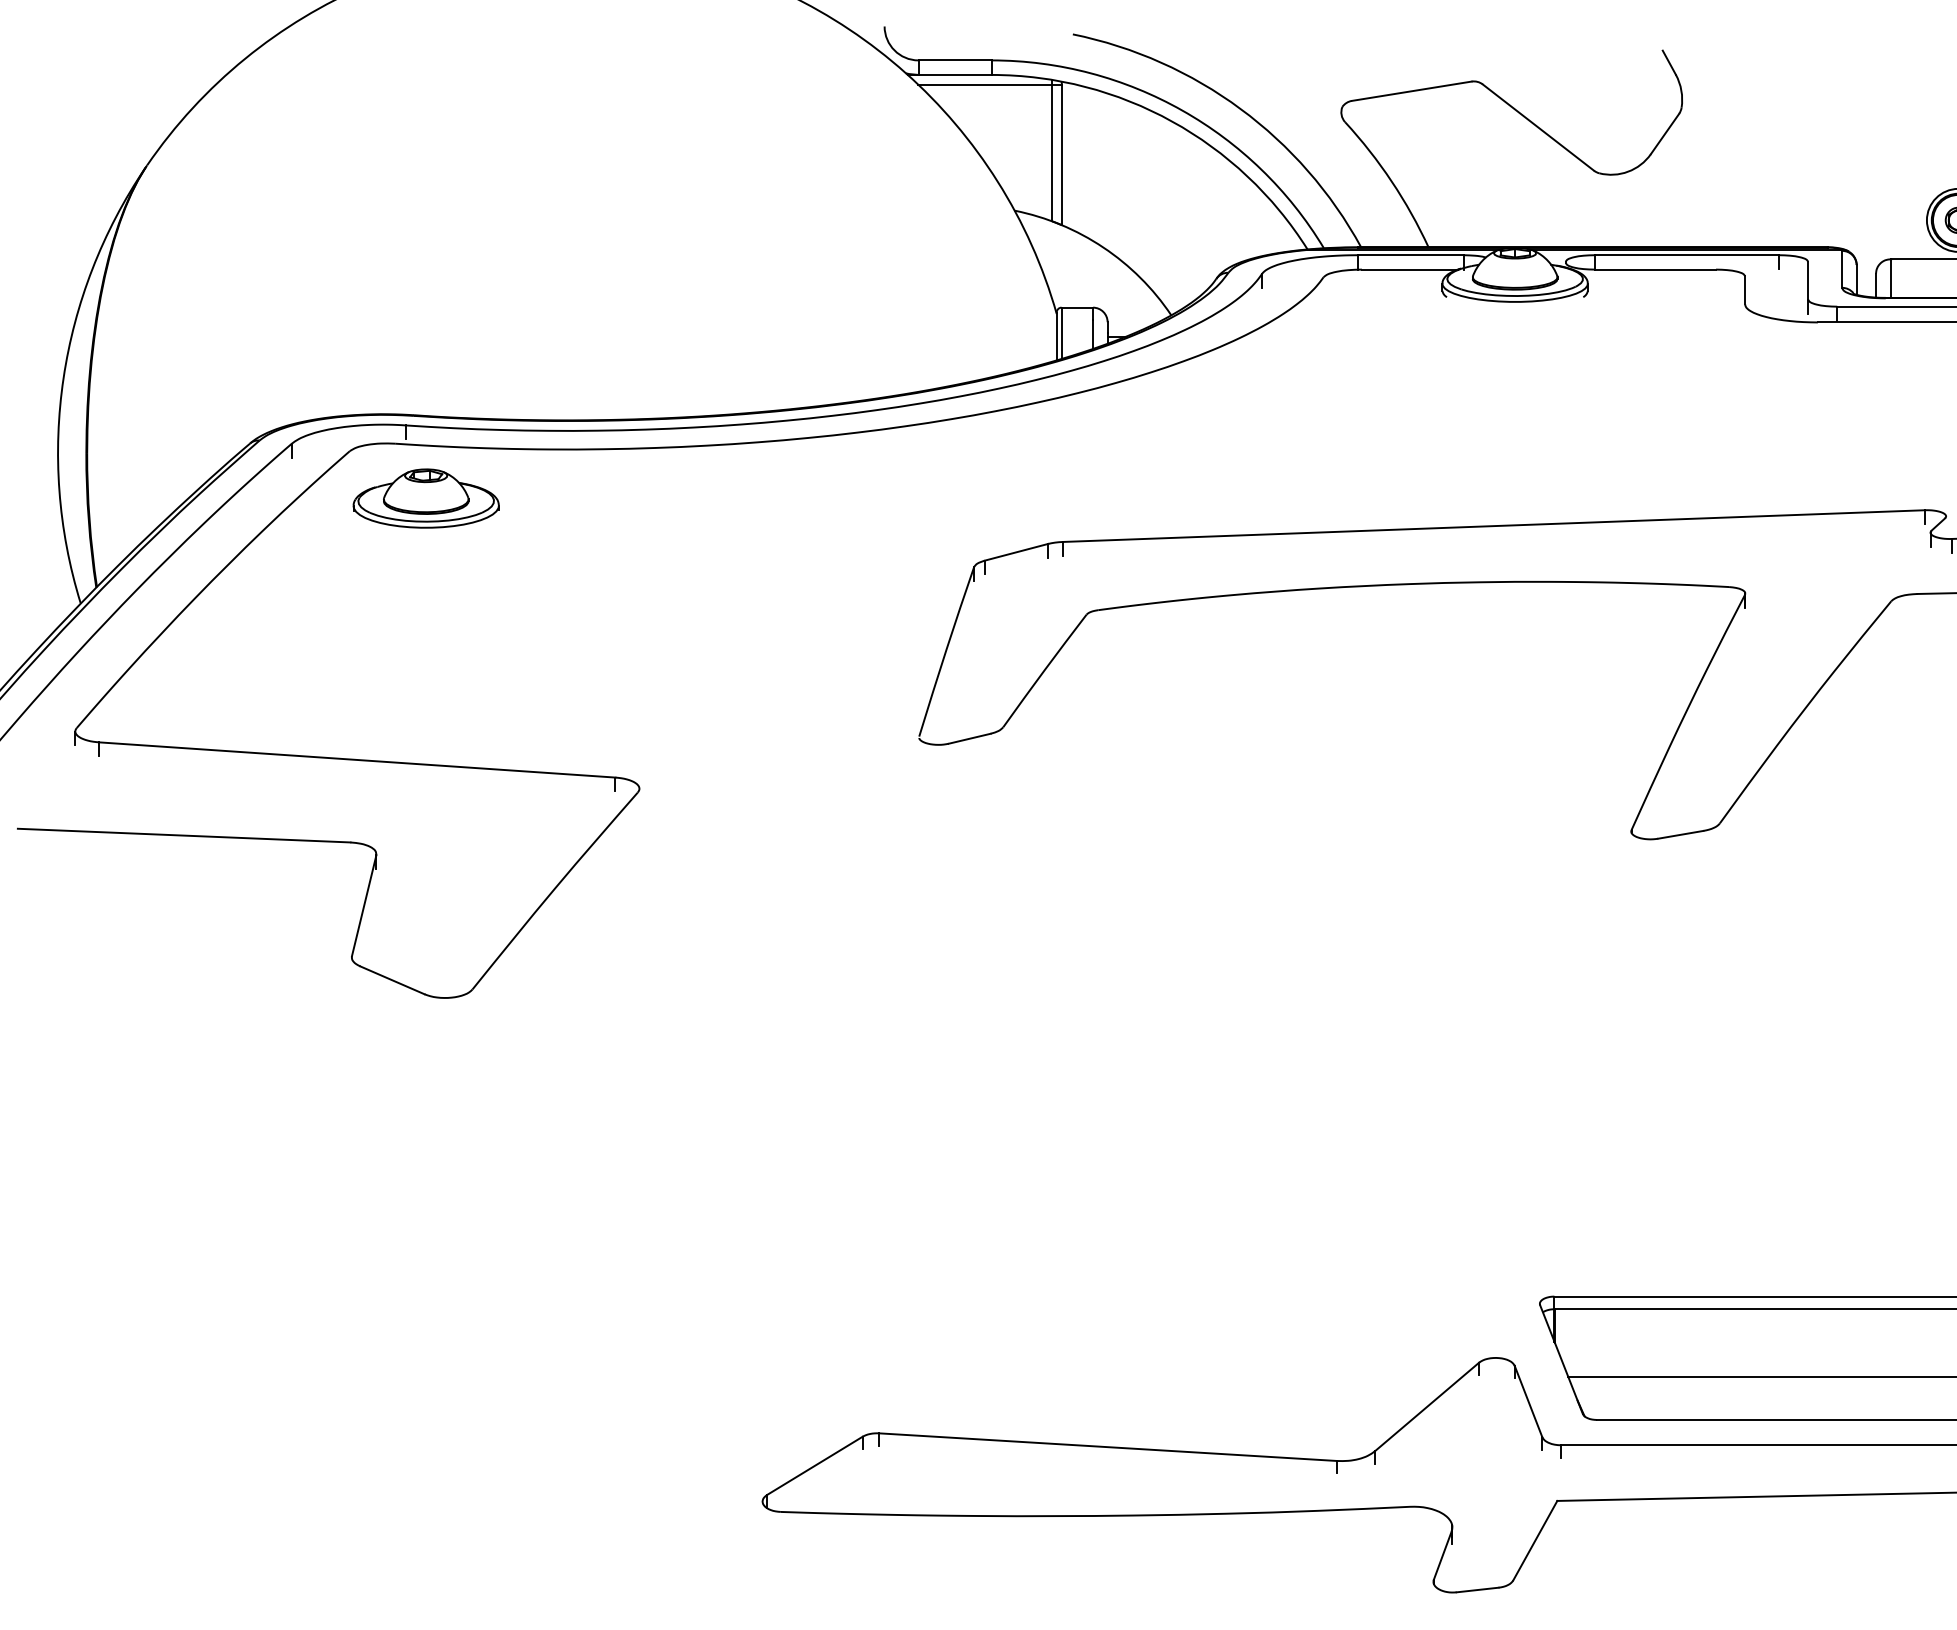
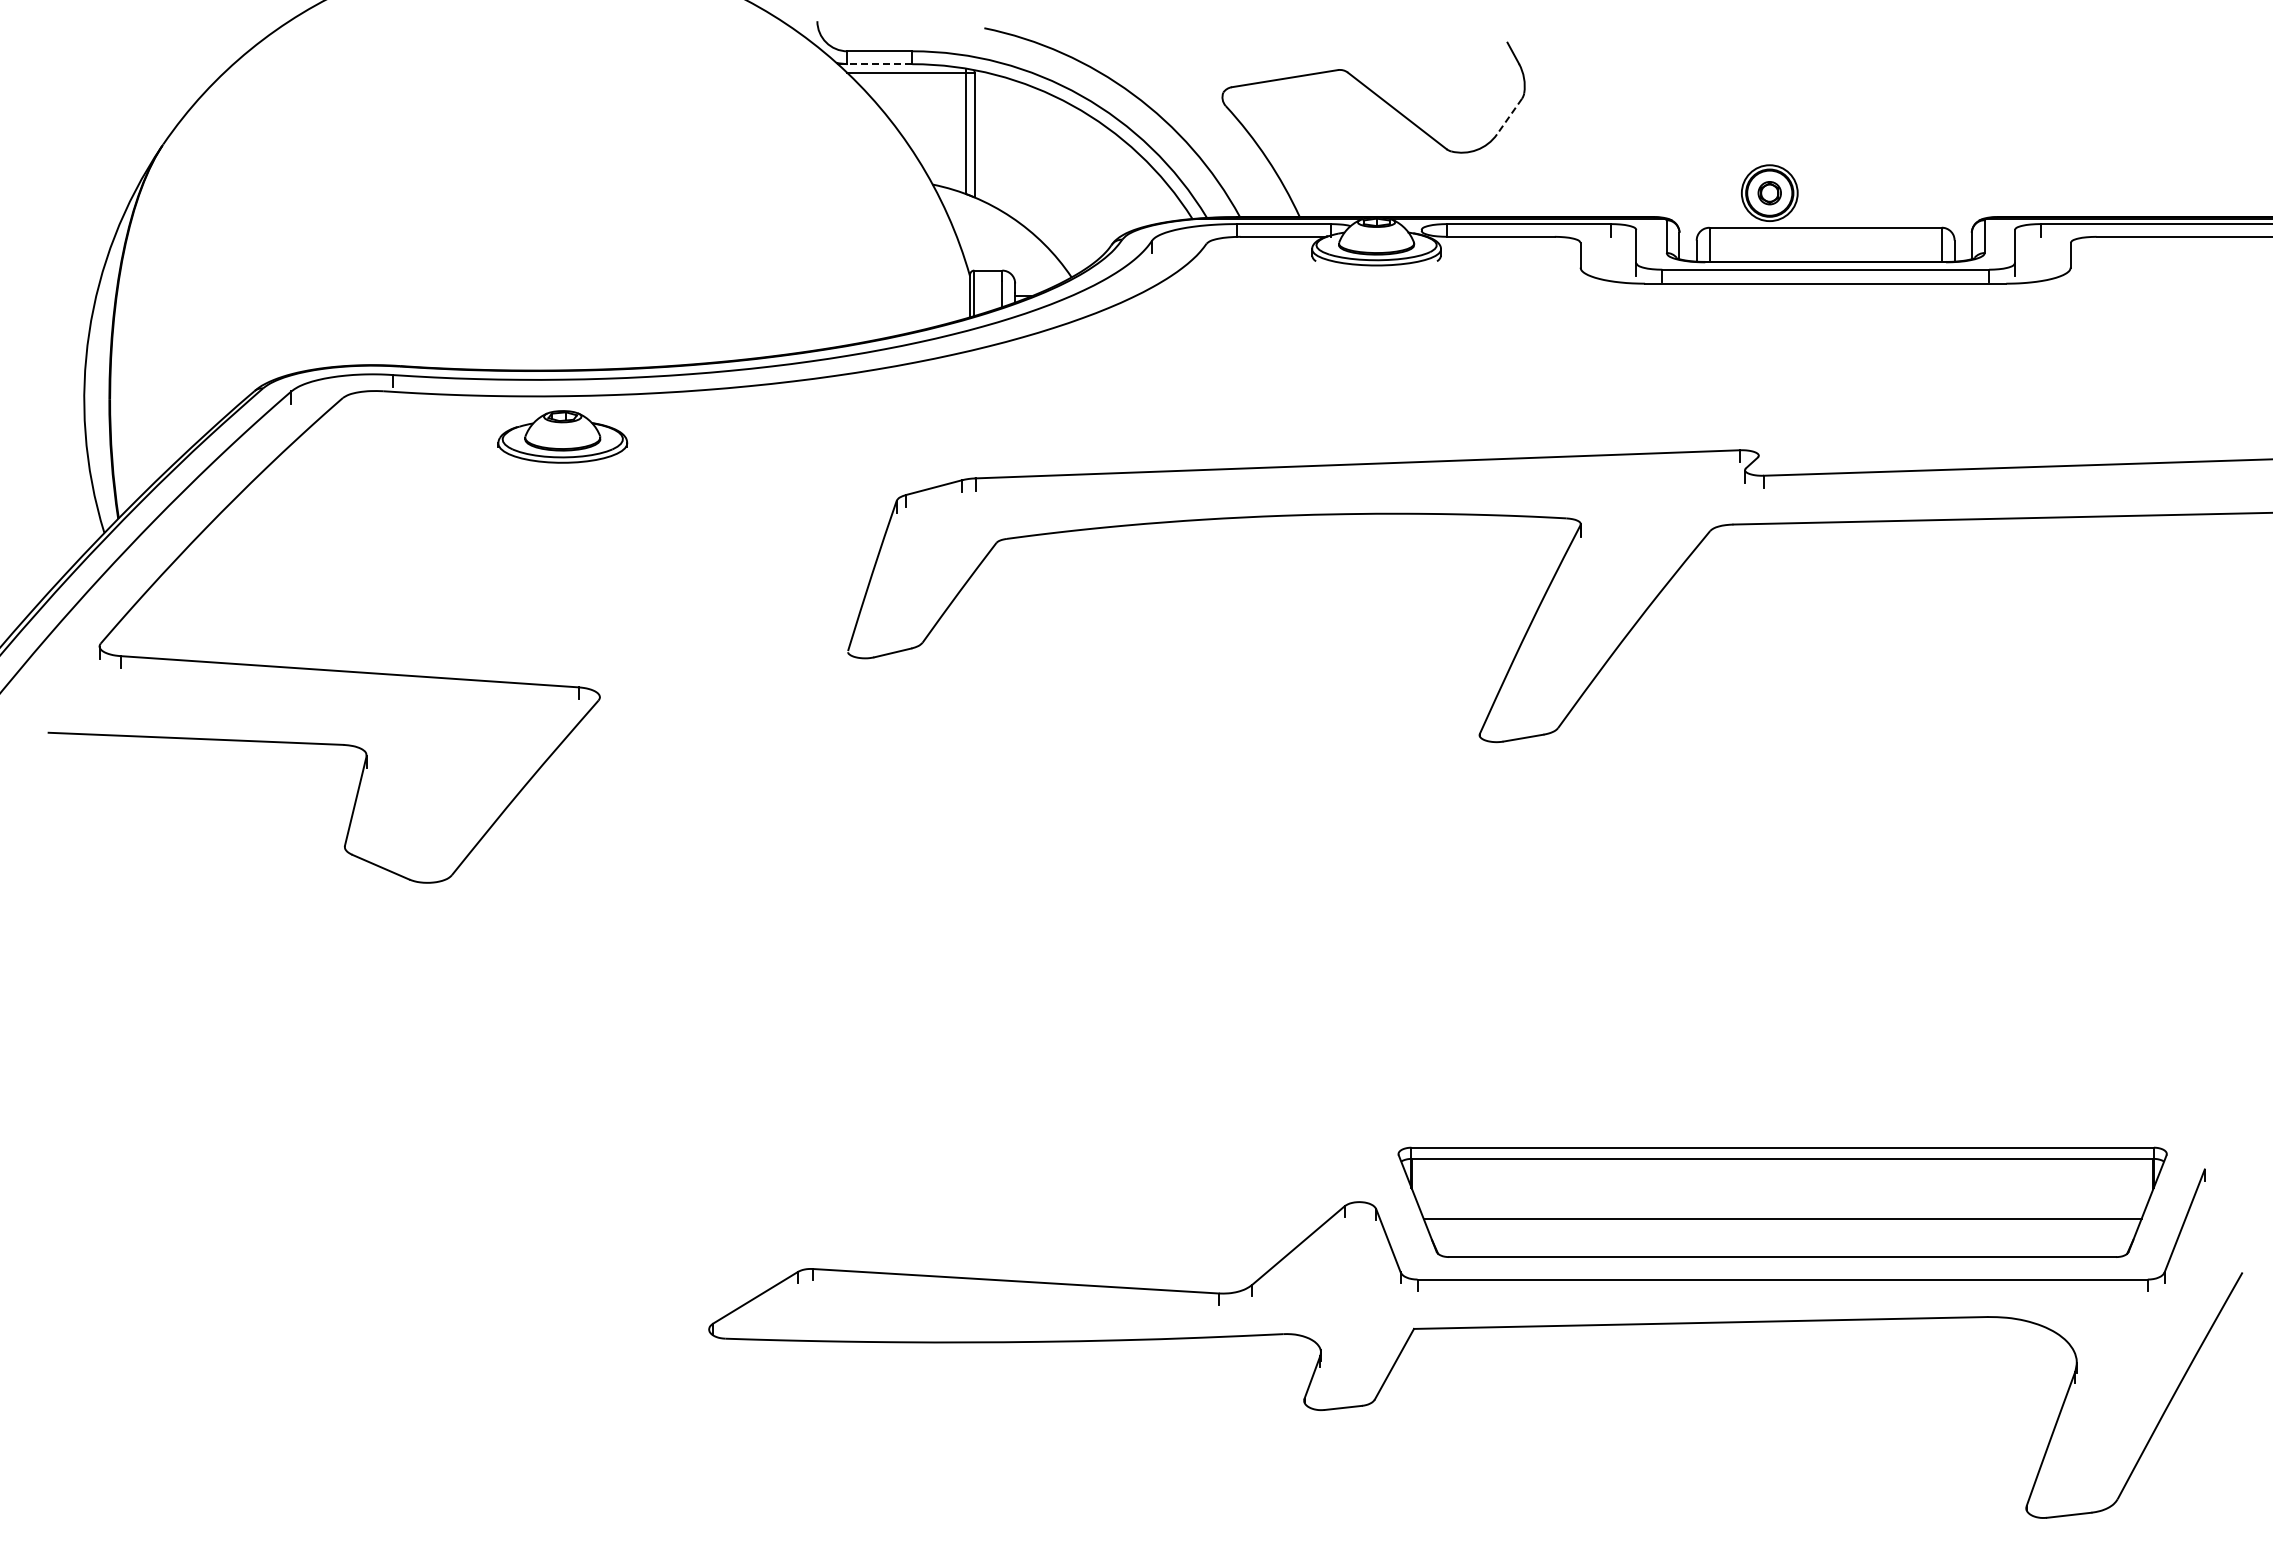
line: (954, 75) -> (879, 64), solid -> dashed
line: (1664, 133) -> (1509, 116), solid -> dashed
part: (425, 498) -> (562, 436), moved

